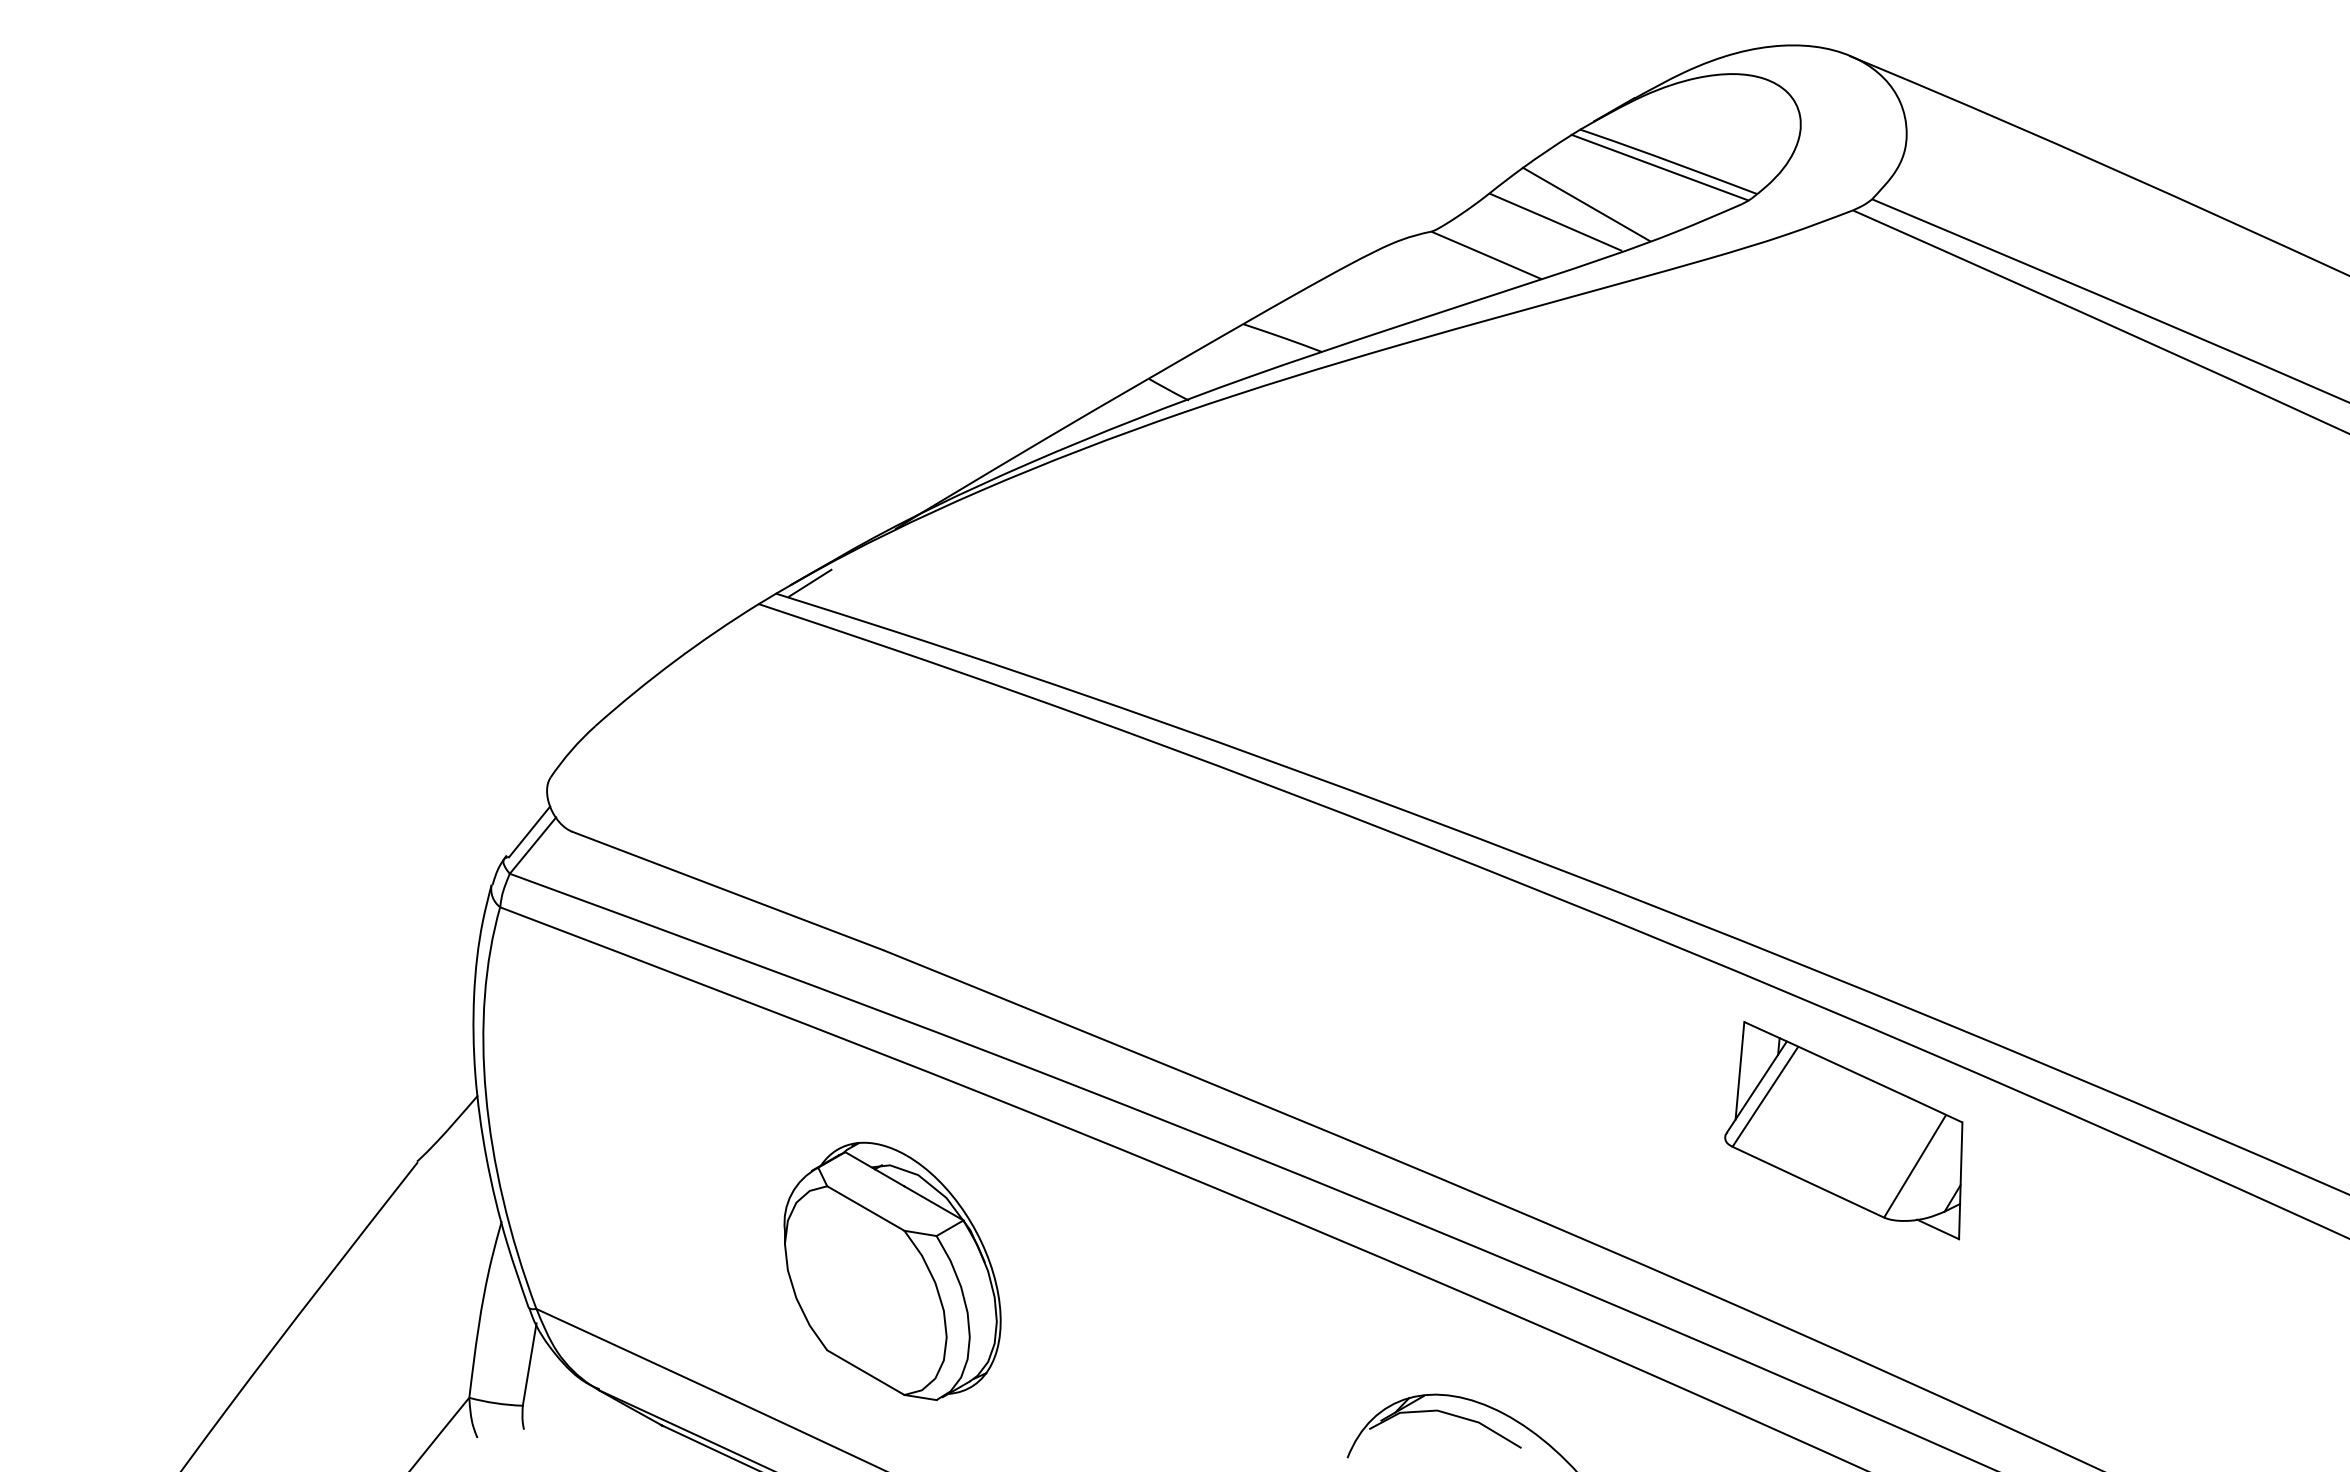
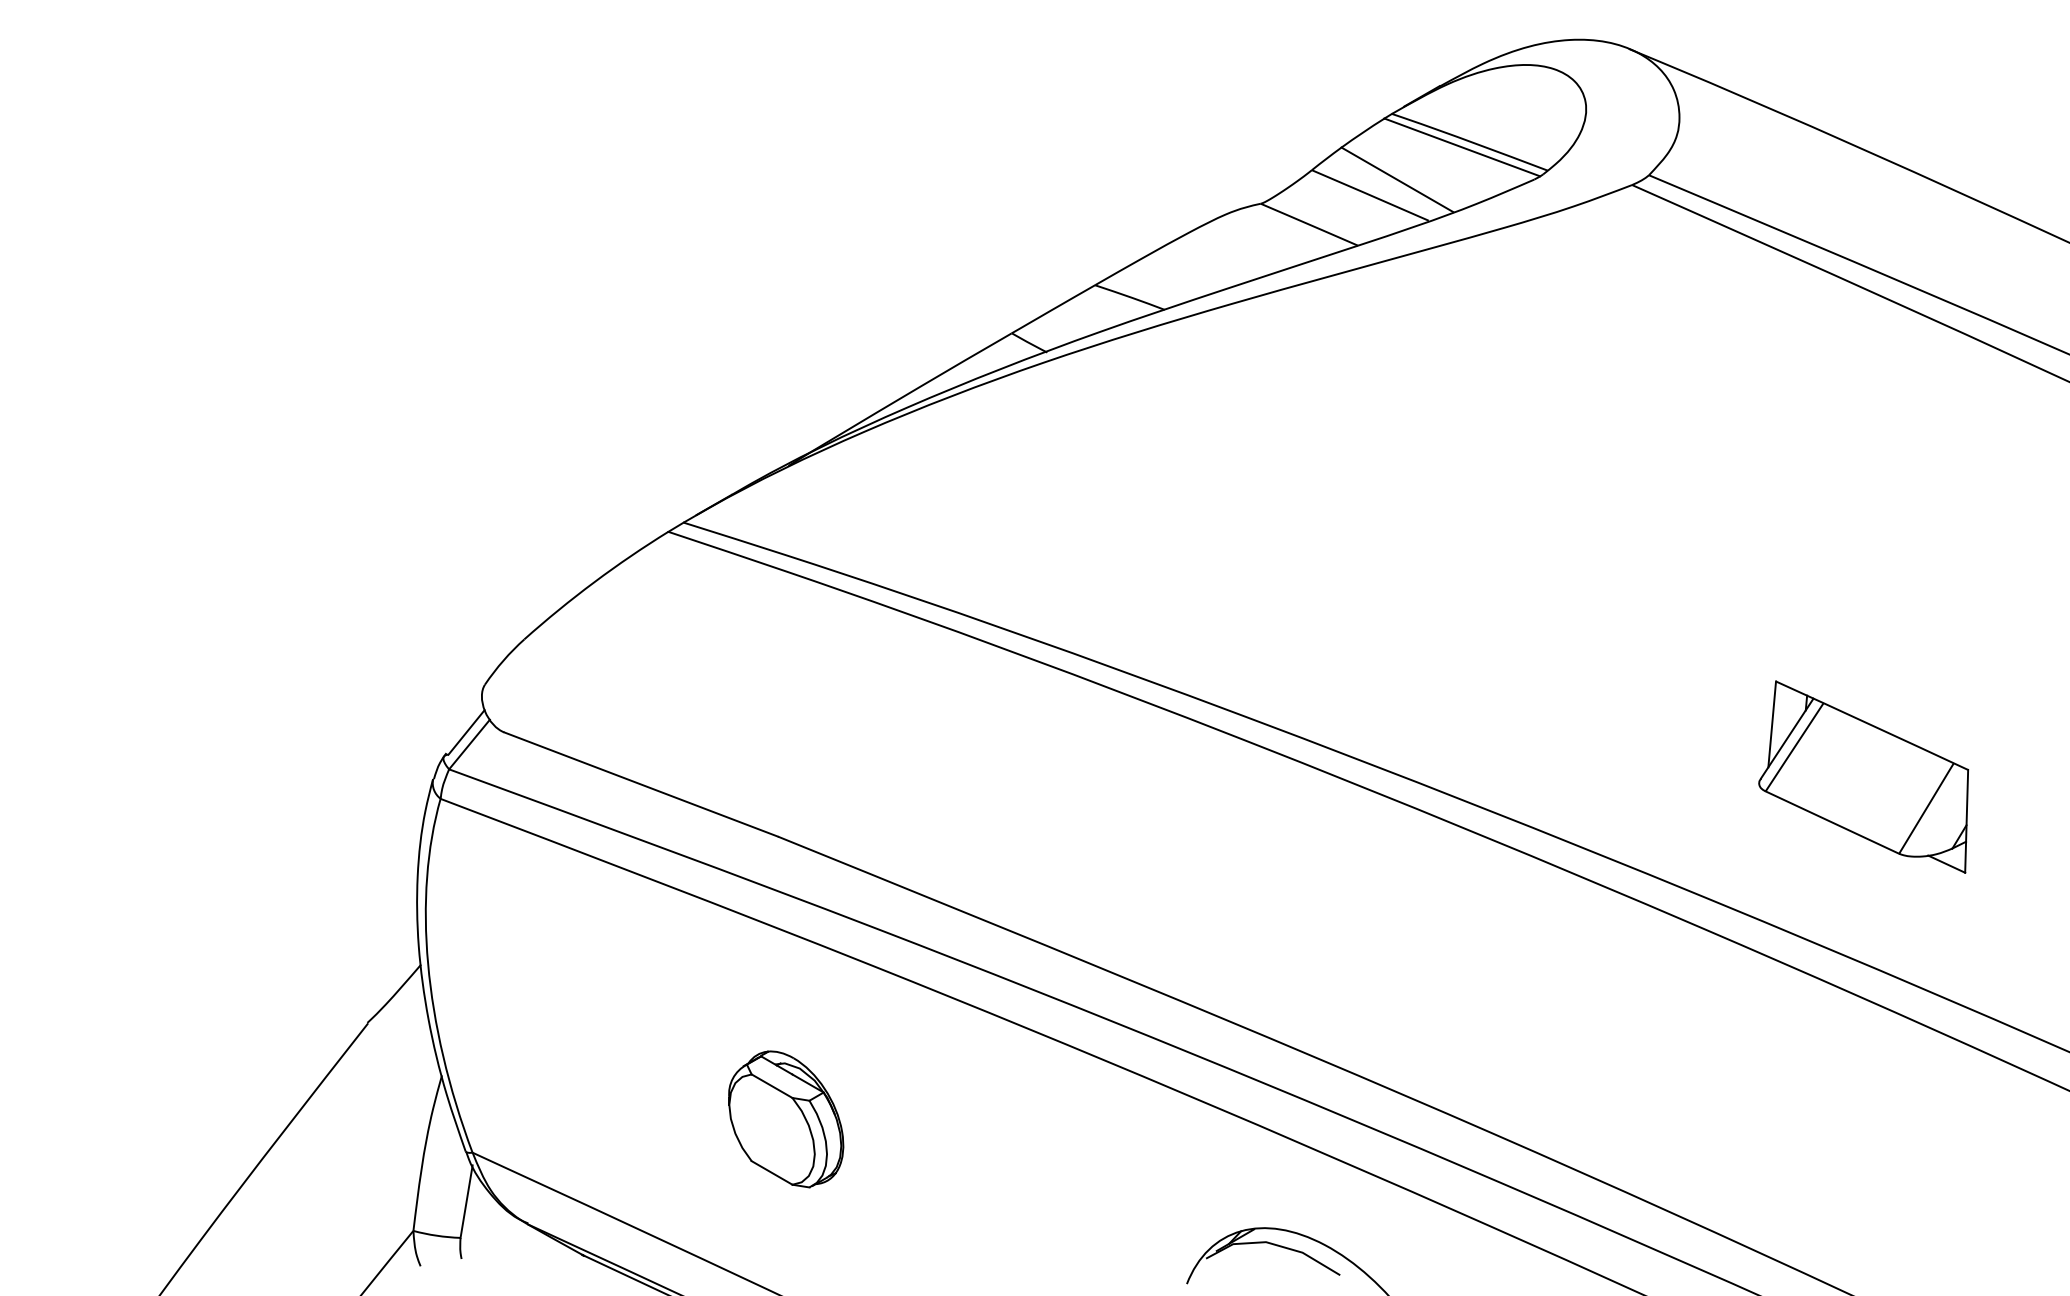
line: (810, 582) -> (713, 512), removed
part: (1843, 1130) -> (1863, 777), moved
part: (892, 1270) -> (786, 1118), size x0.6

